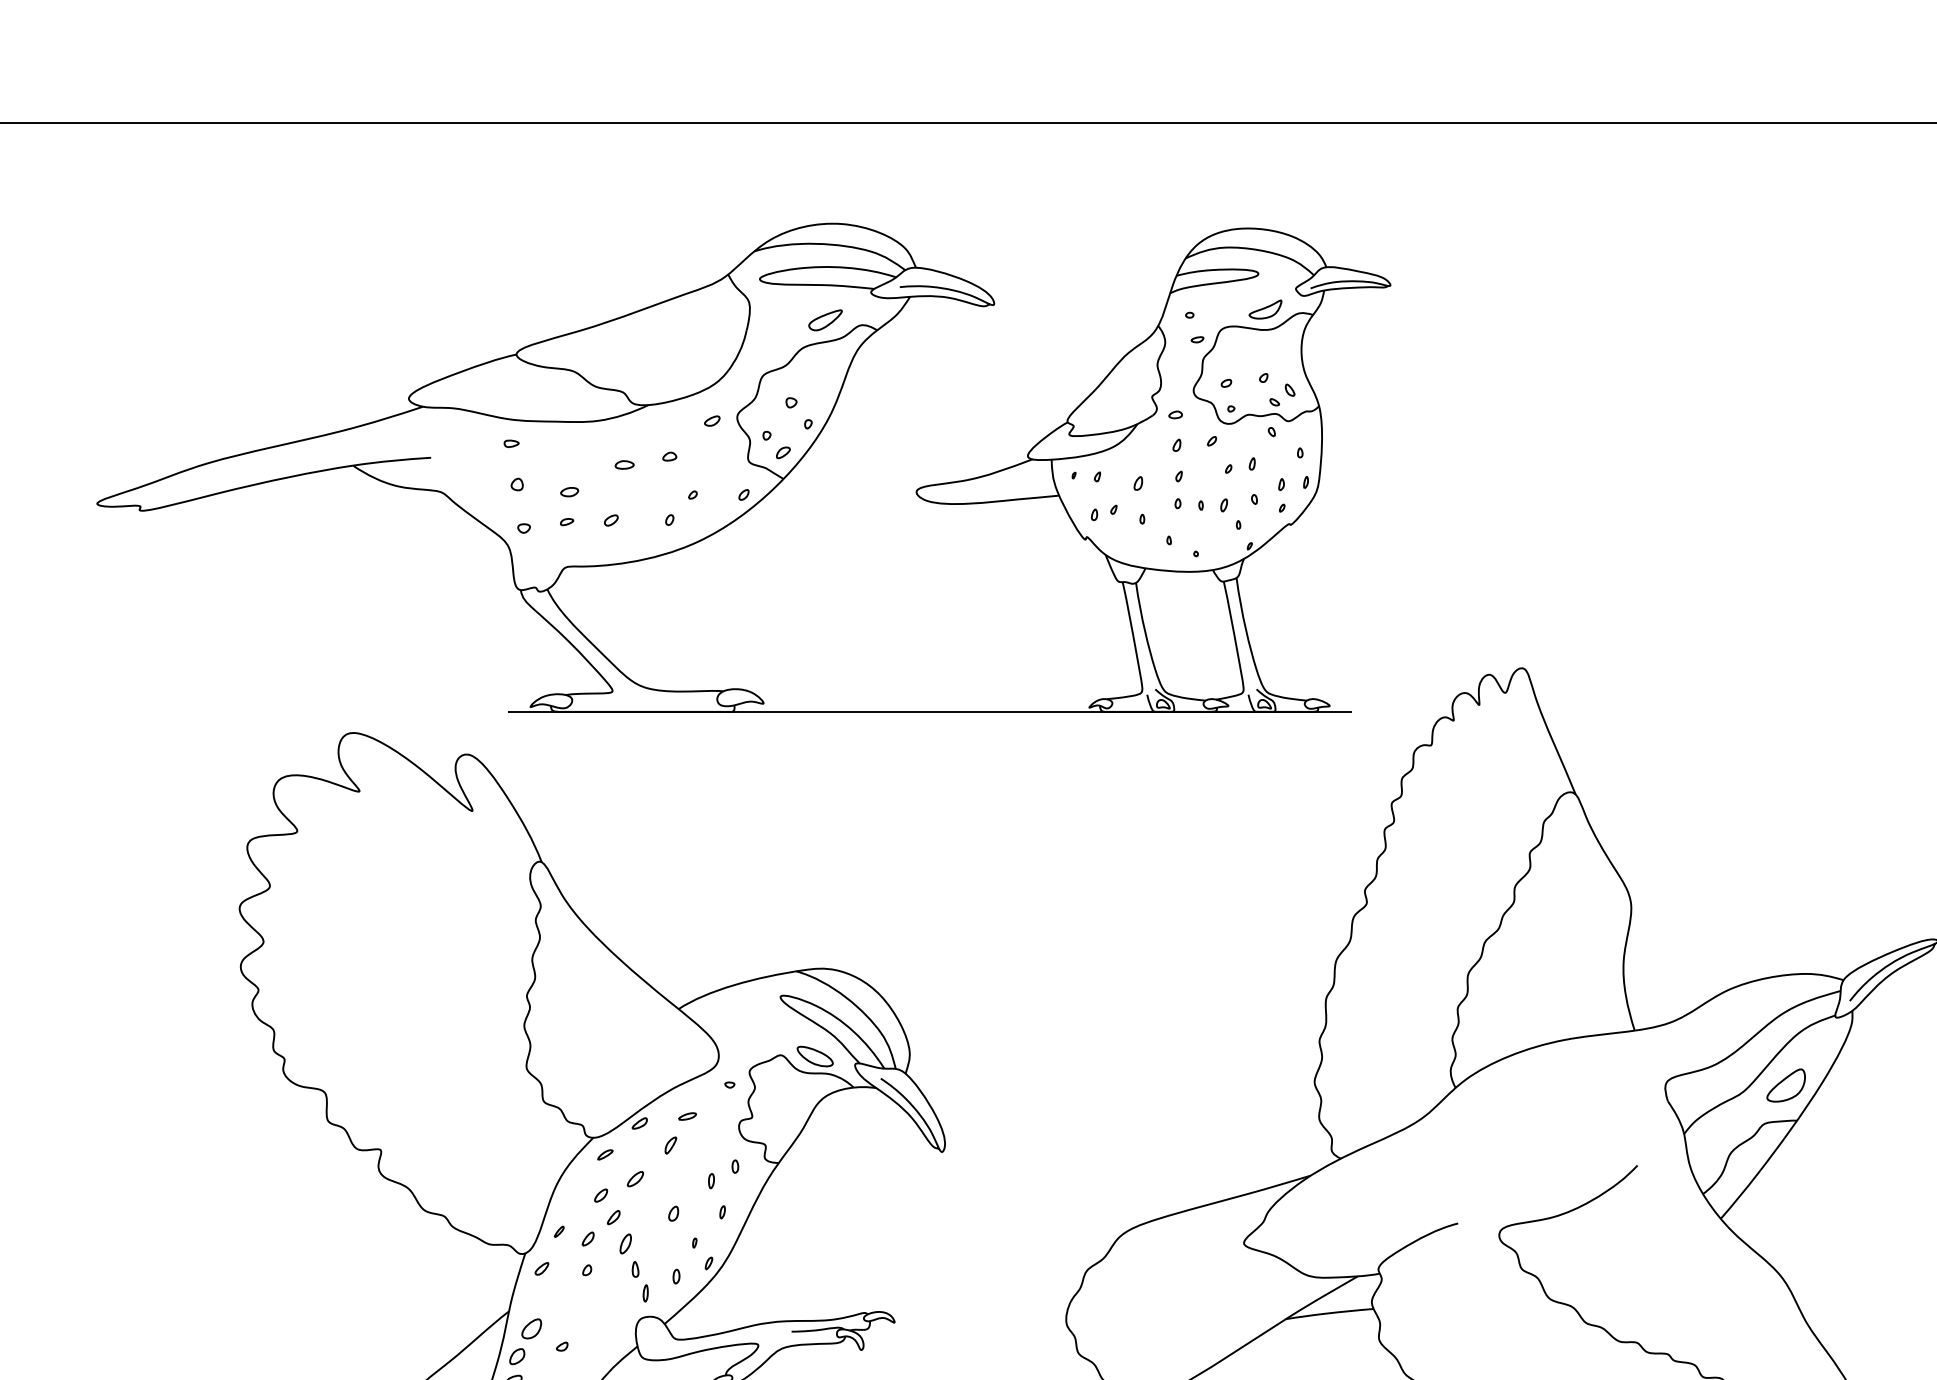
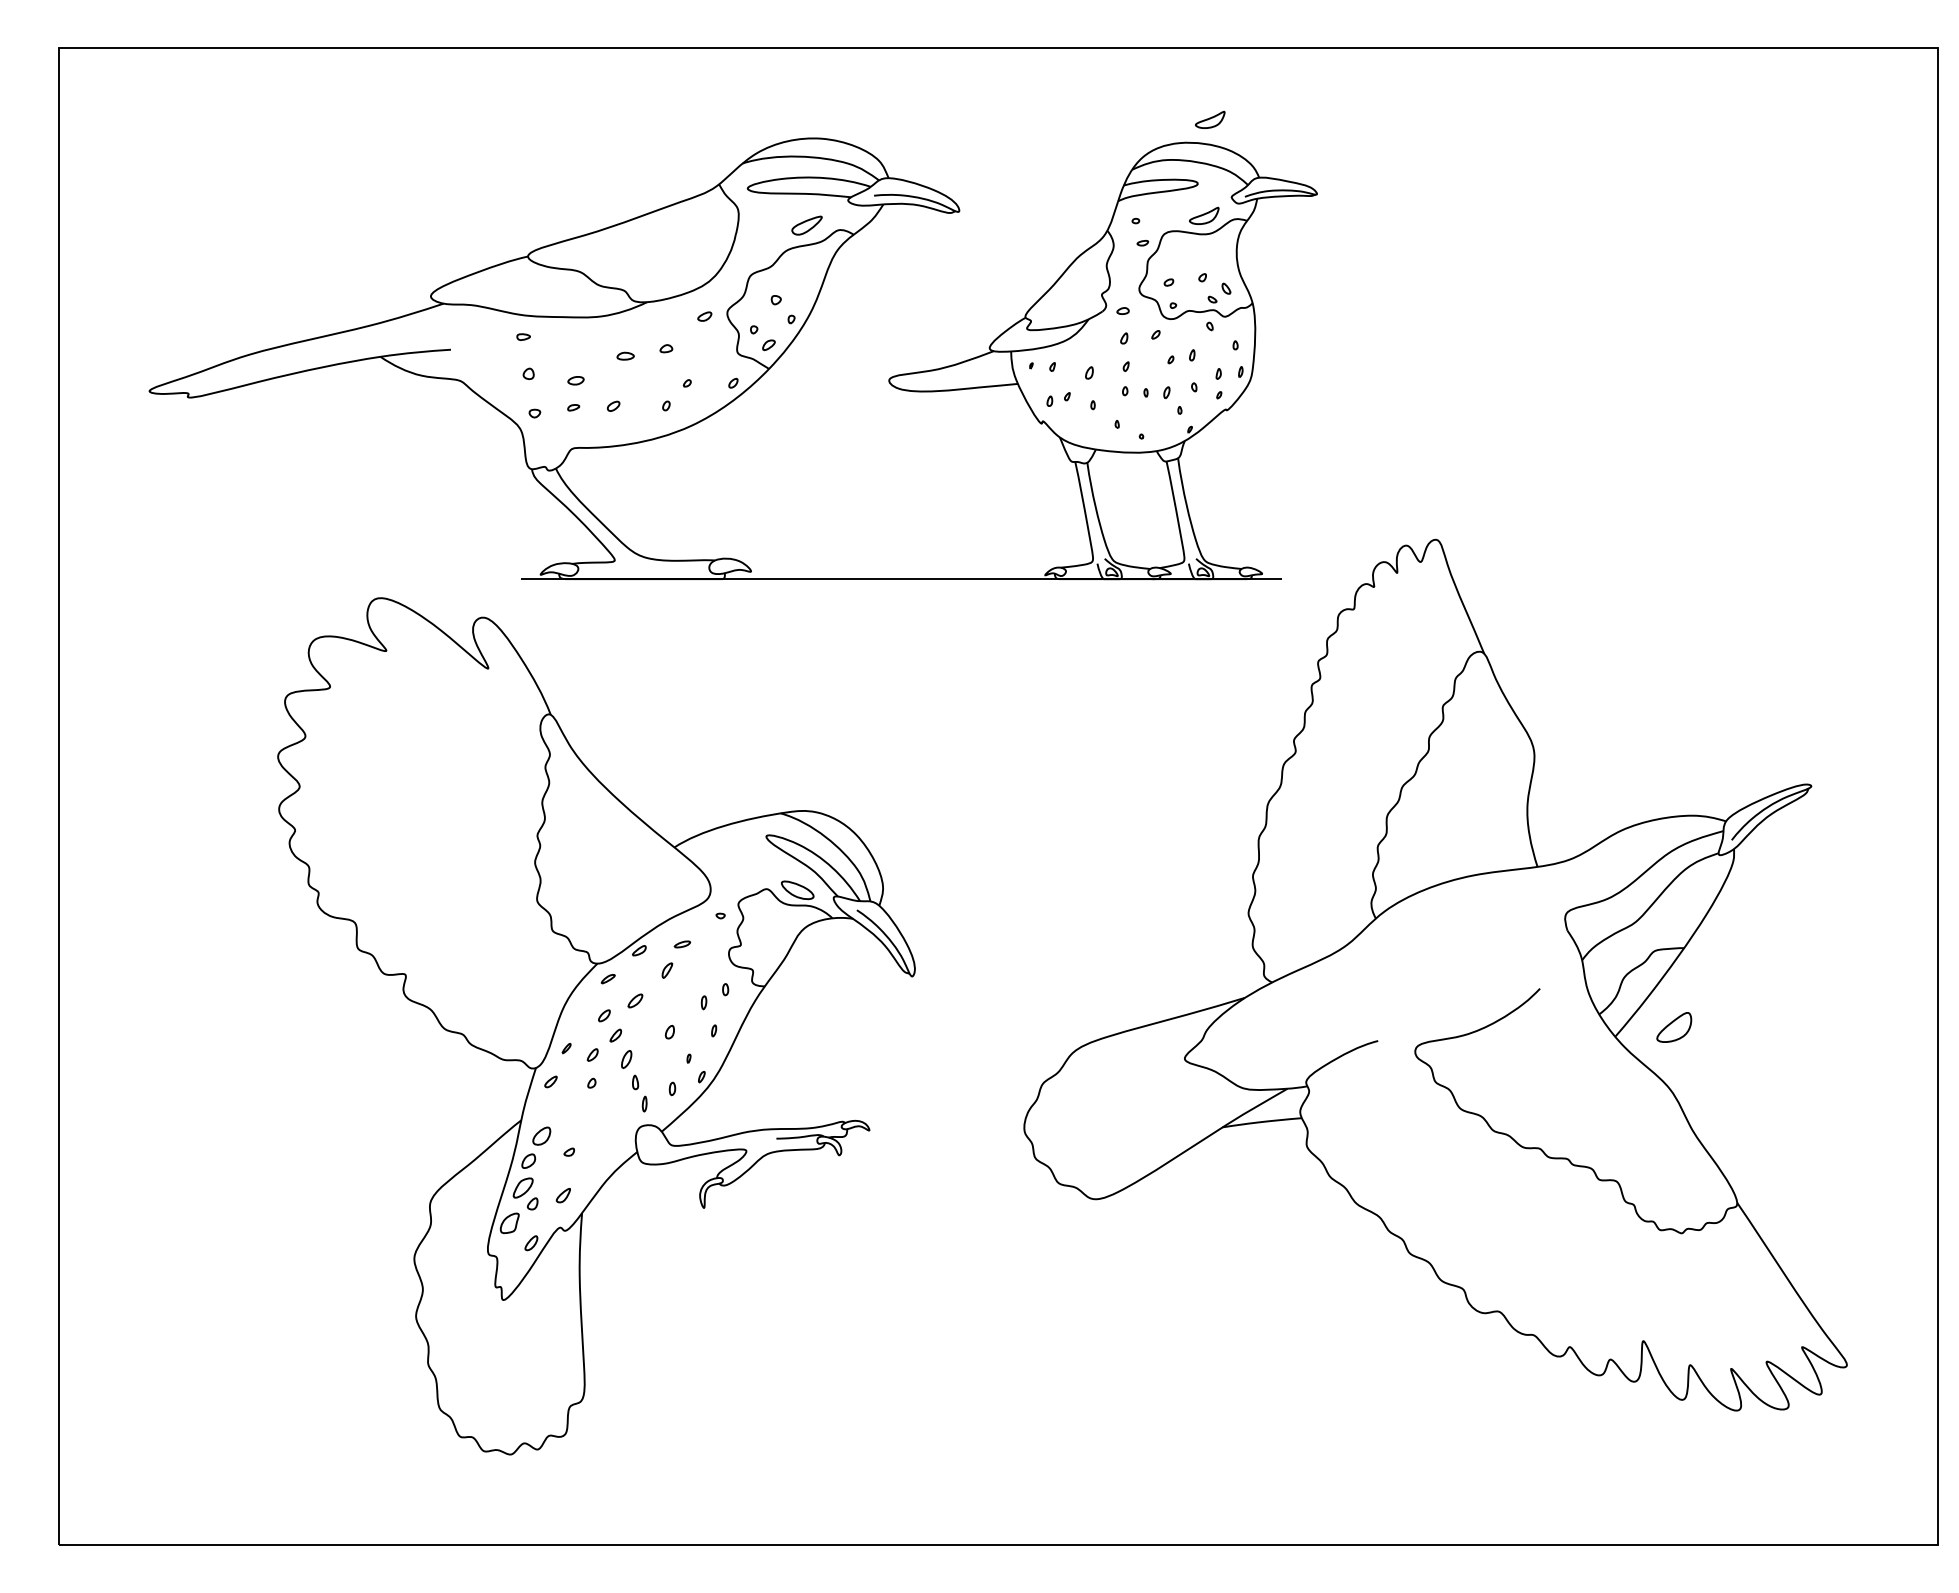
part: (1272, 202) -> (1210, 119), added
part: (1786, 1085) -> (1674, 1027), moved

